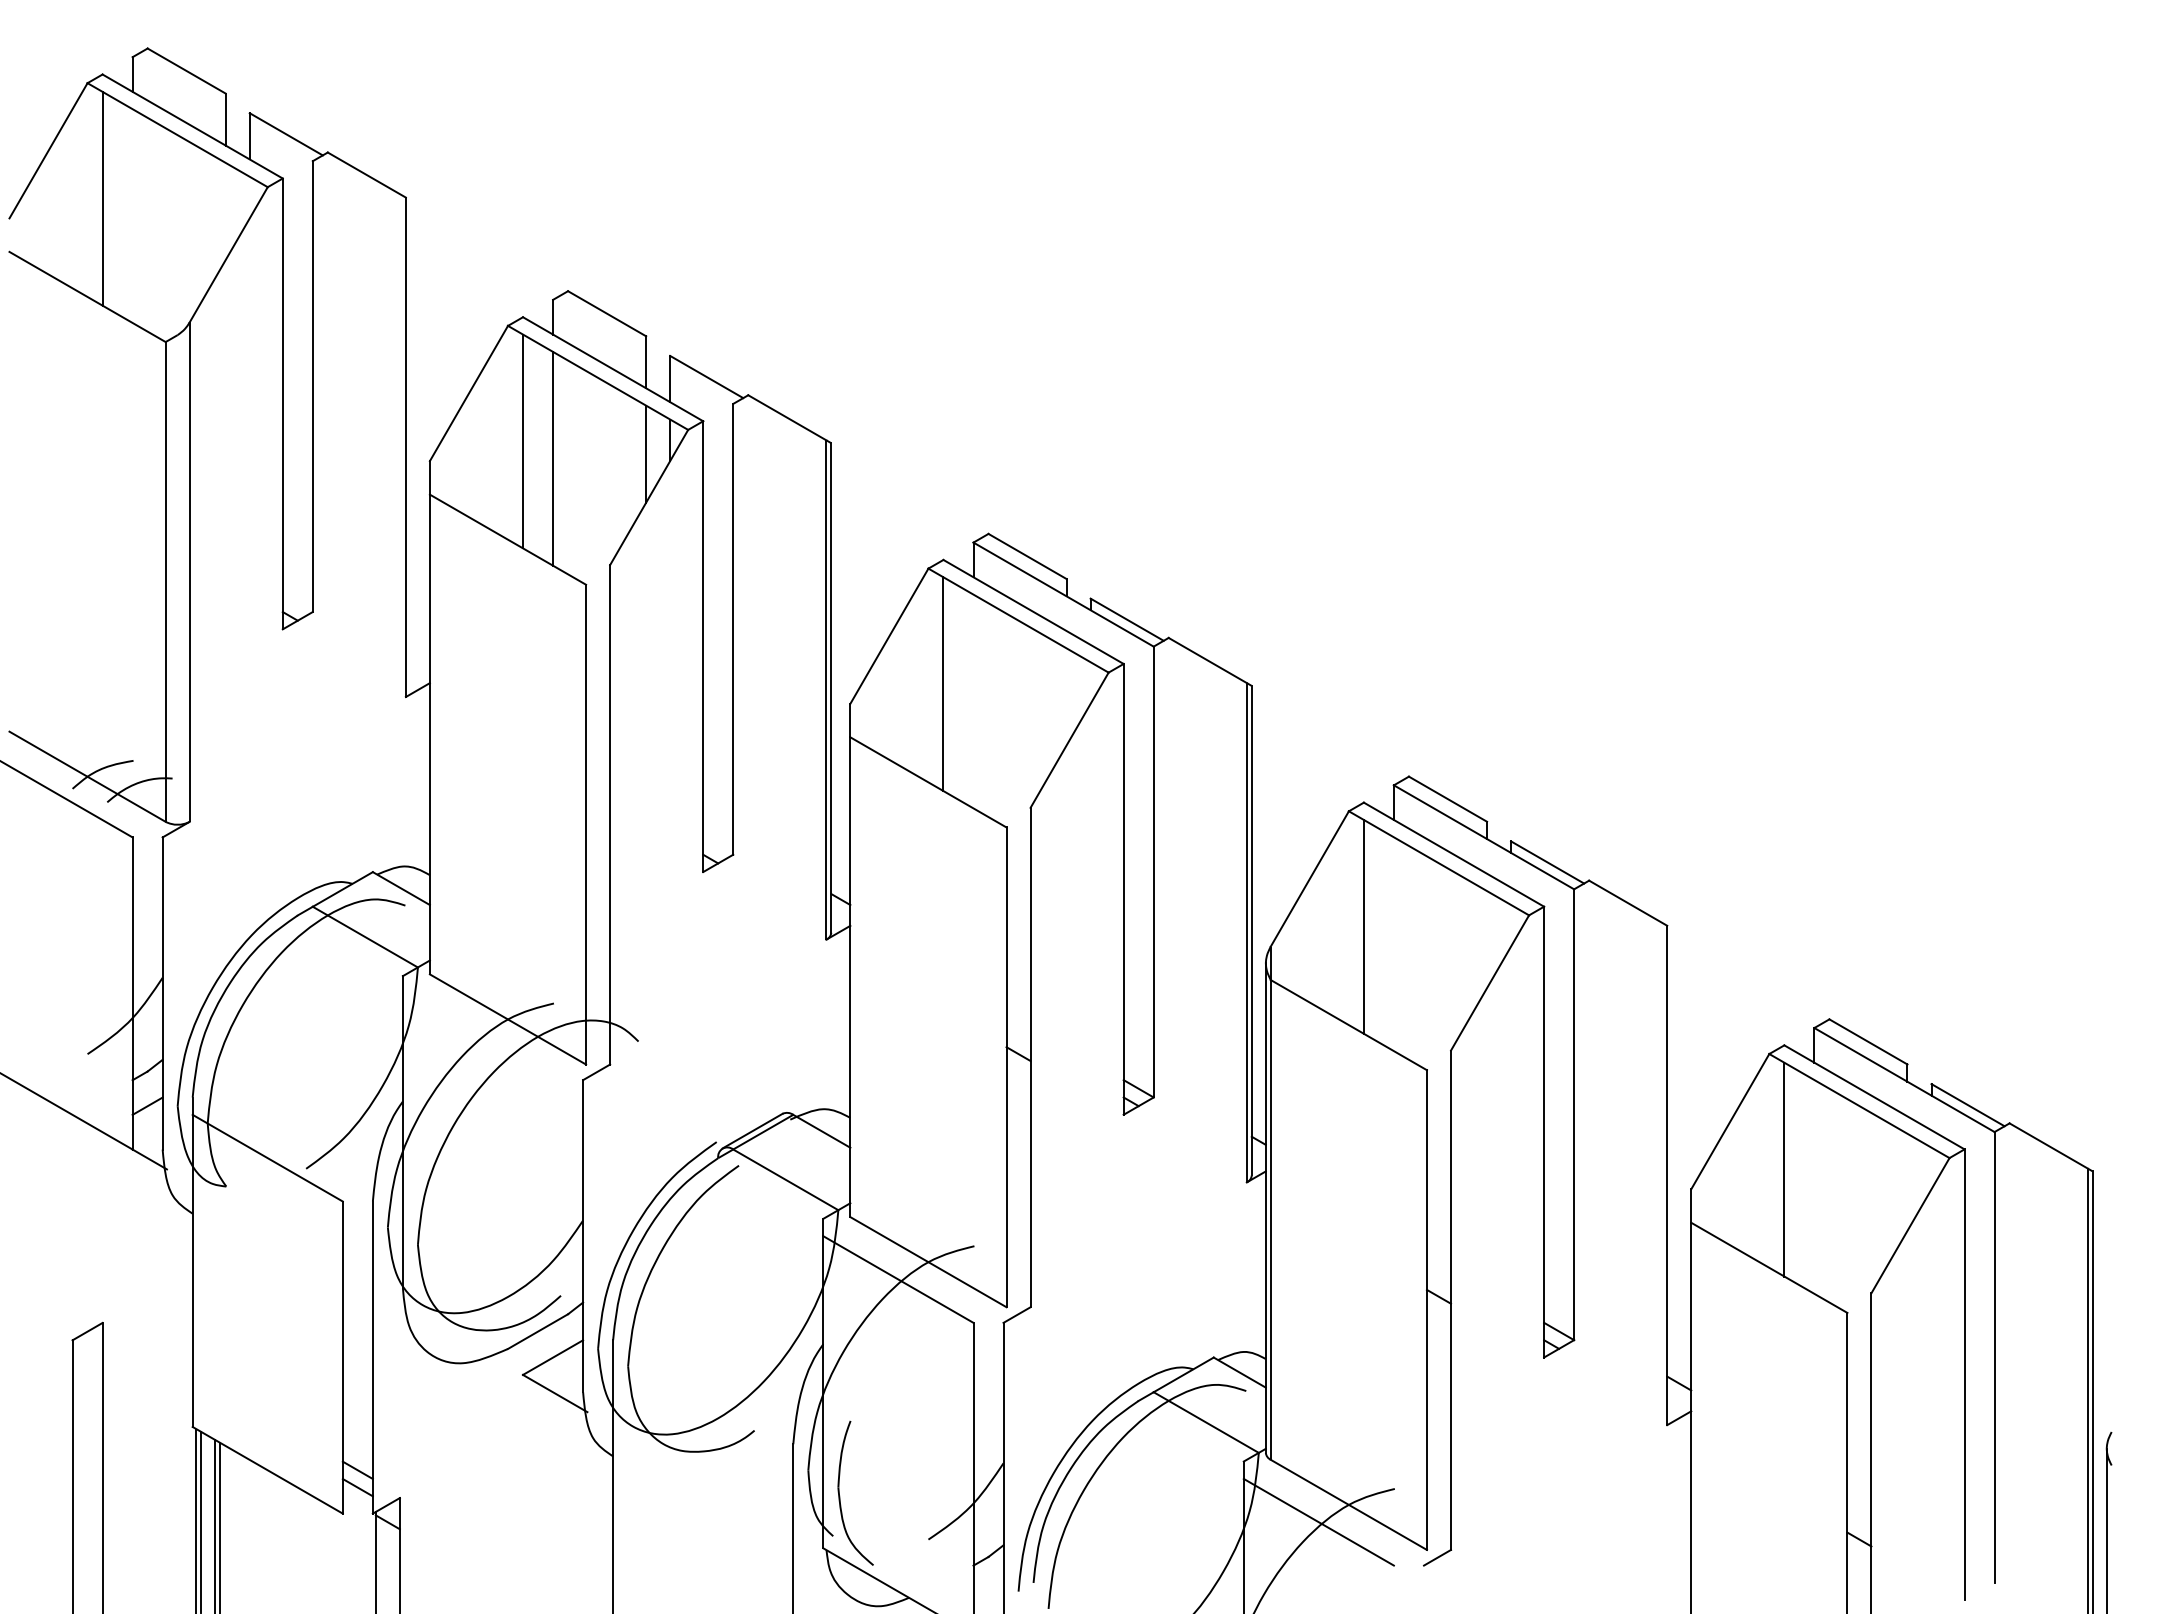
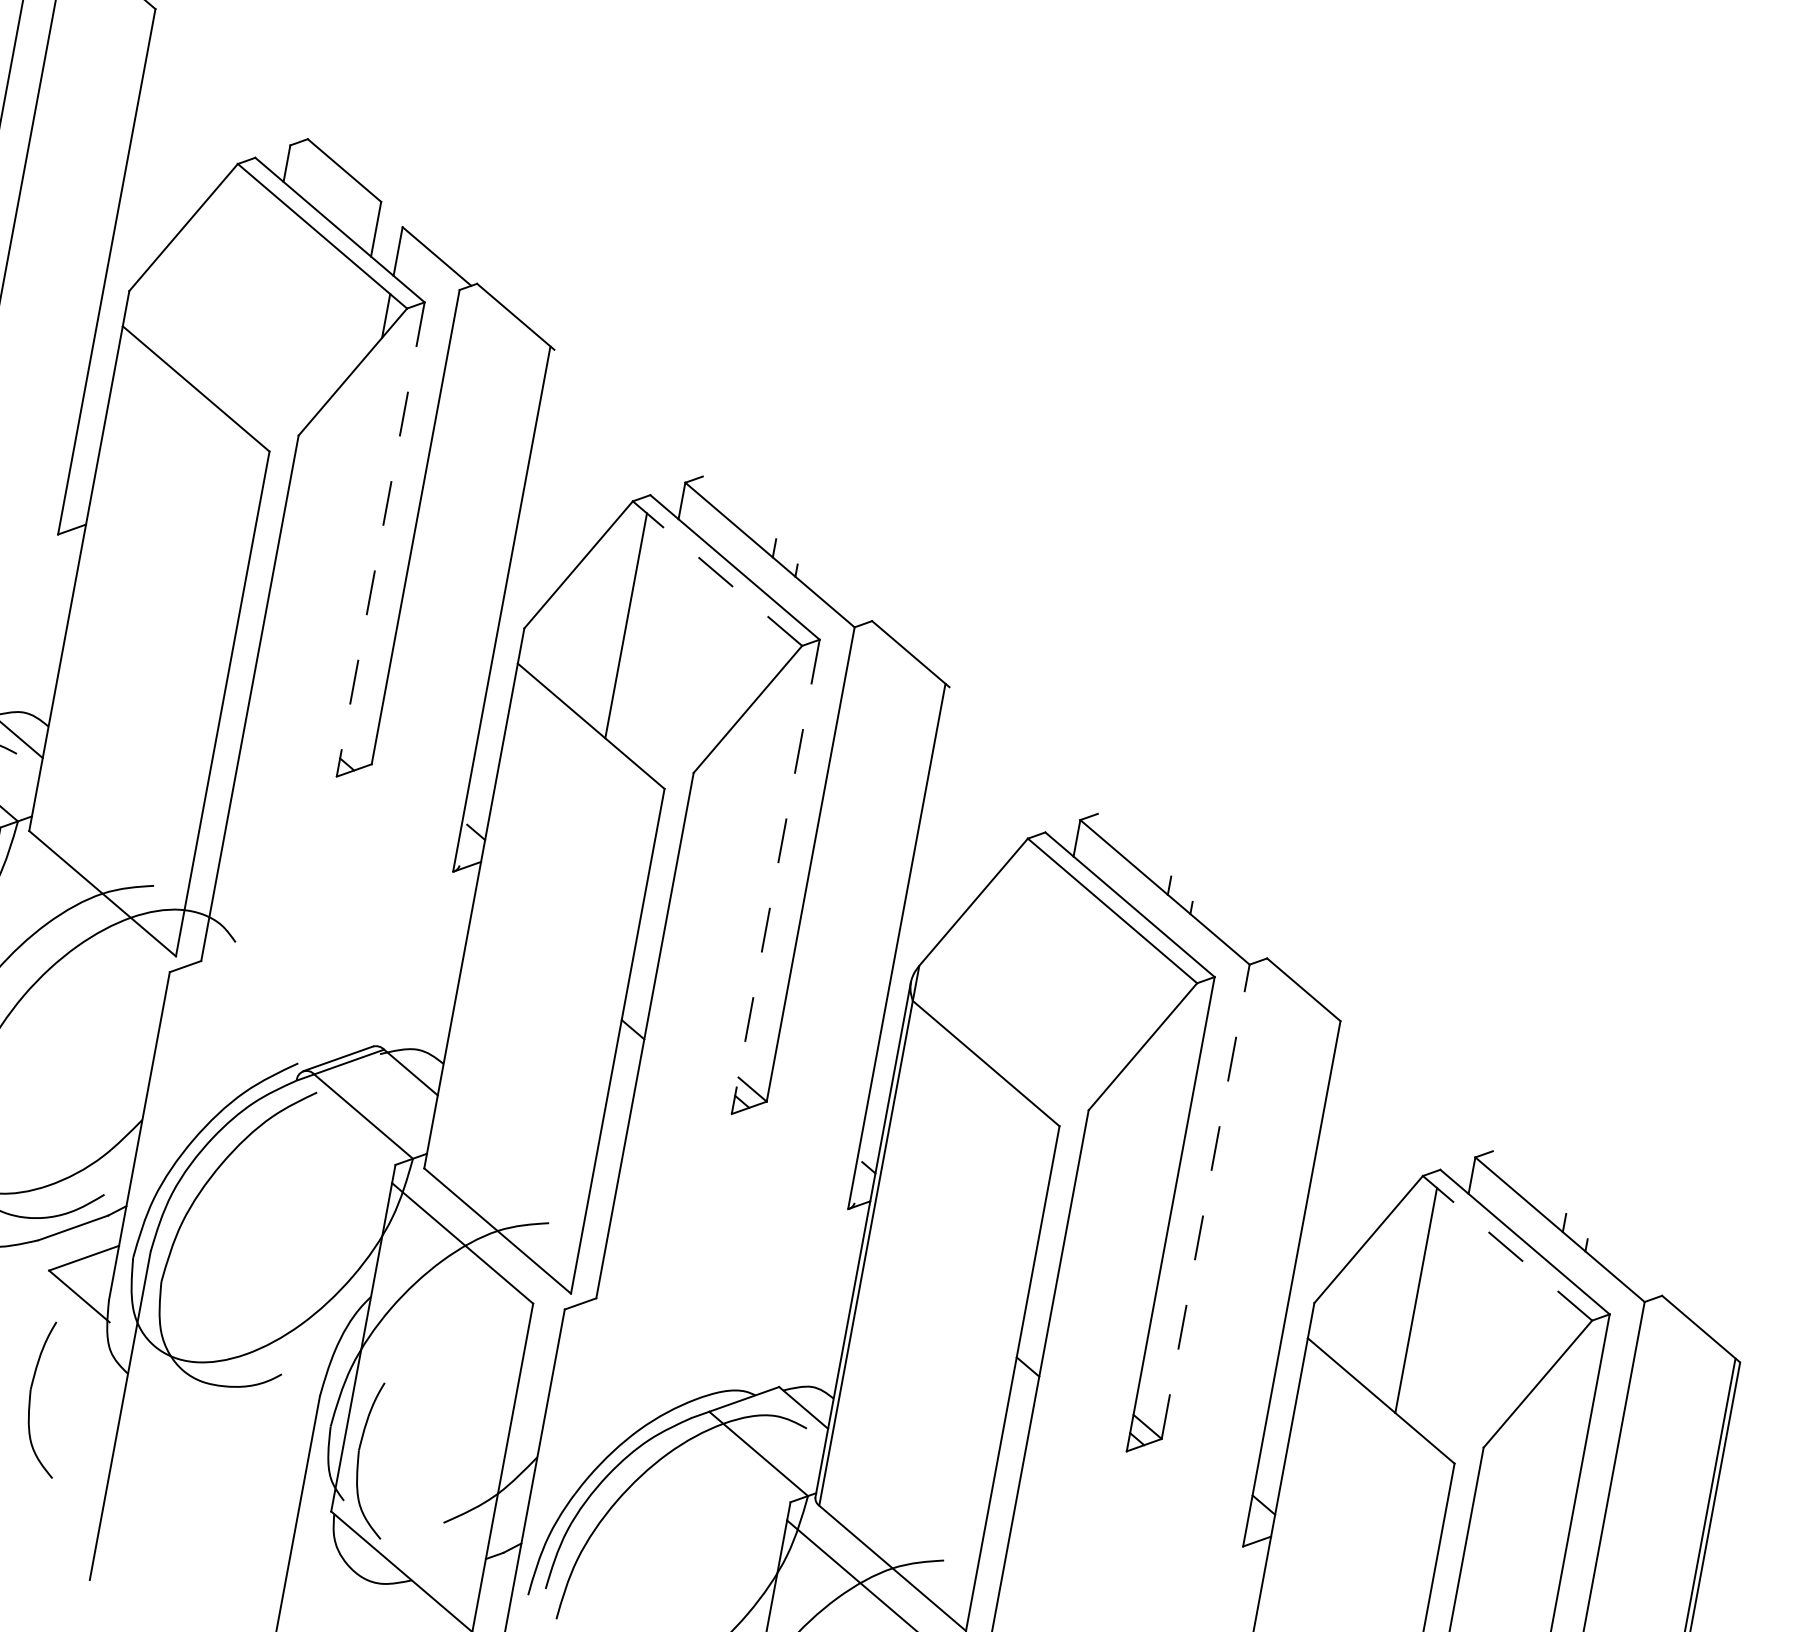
line: (523, 441) -> (231, 288), removed
line: (646, 453) -> (358, 325), removed
line: (553, 458) -> (259, 312), removed
line: (1027, 556) -> (739, 507), removed
line: (1126, 619) -> (831, 593), removed
line: (1018, 620) -> (717, 573), solid -> dashed
line: (703, 647) -> (380, 540), solid -> dashed
line: (831, 687) -> (507, 607), removed
line: (1447, 798) -> (1134, 844), removed
line: (1547, 862) -> (1226, 931), removed
line: (1123, 889) -> (775, 876), solid -> dashed
line: (1363, 926) -> (1020, 962), removed
line: (1251, 930) -> (902, 945), removed
line: (1868, 1041) -> (1529, 1182), removed
line: (1859, 1105) -> (1507, 1247), solid -> dashed
line: (1967, 1105) -> (1621, 1268), removed
line: (1574, 1114) -> (1206, 1201), solid -> dashed
part: (528, 1496) -> (31, 1399), added

